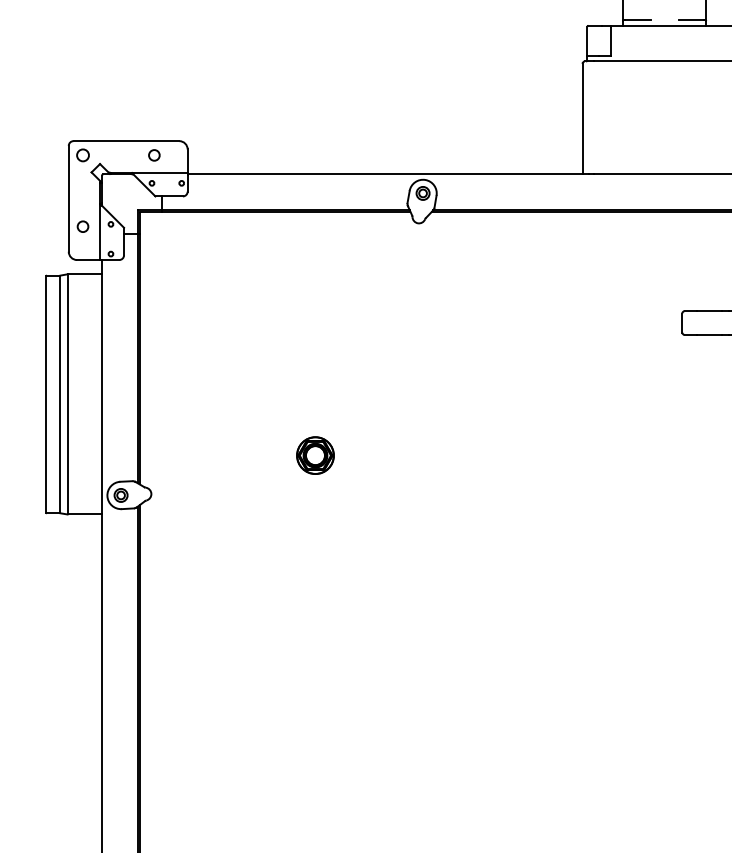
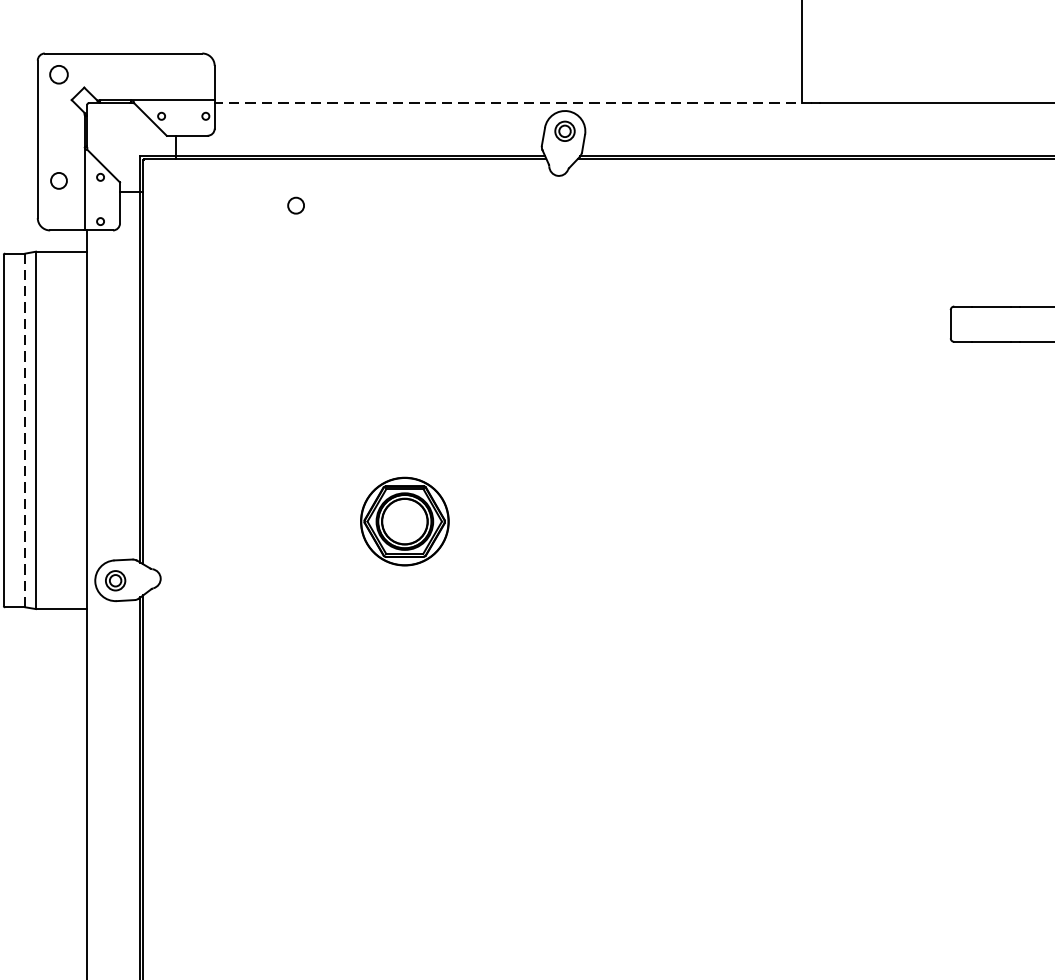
circle: (154, 155) -> (296, 205), moved
line: (388, 174) -> (513, 103), solid -> dashed
line: (60, 394) -> (25, 430), solid -> dashed
part: (315, 455) -> (404, 521), size x1.6

